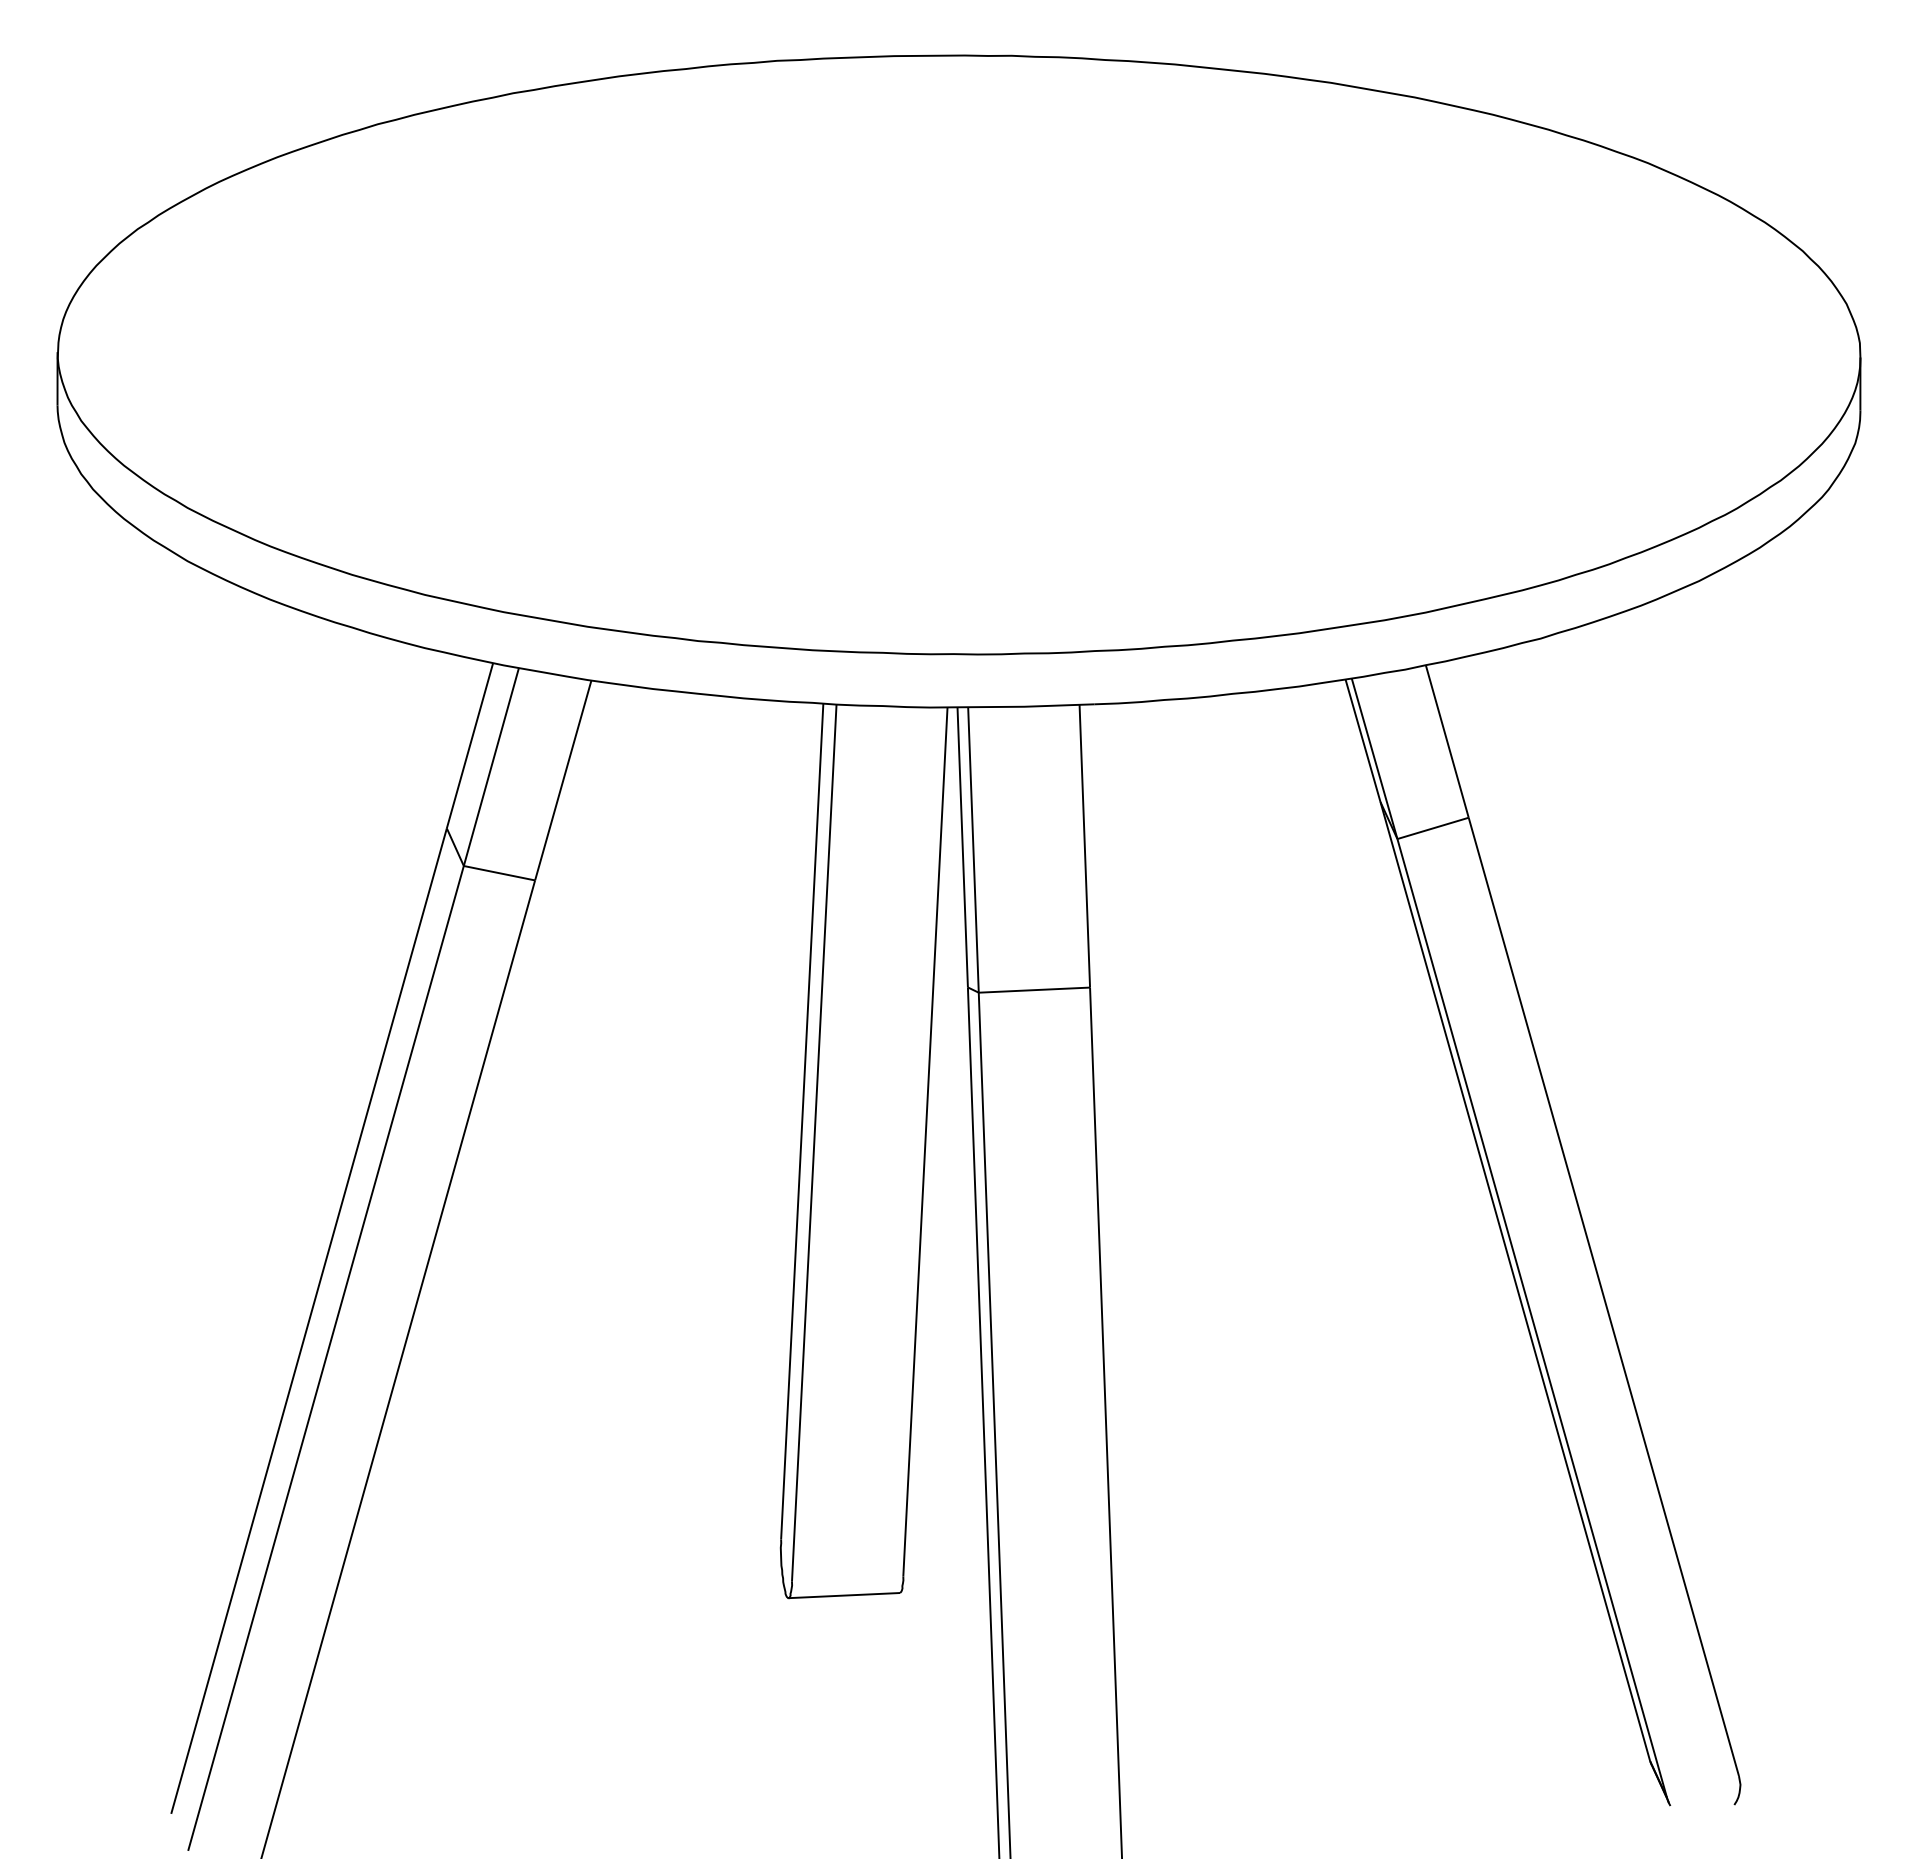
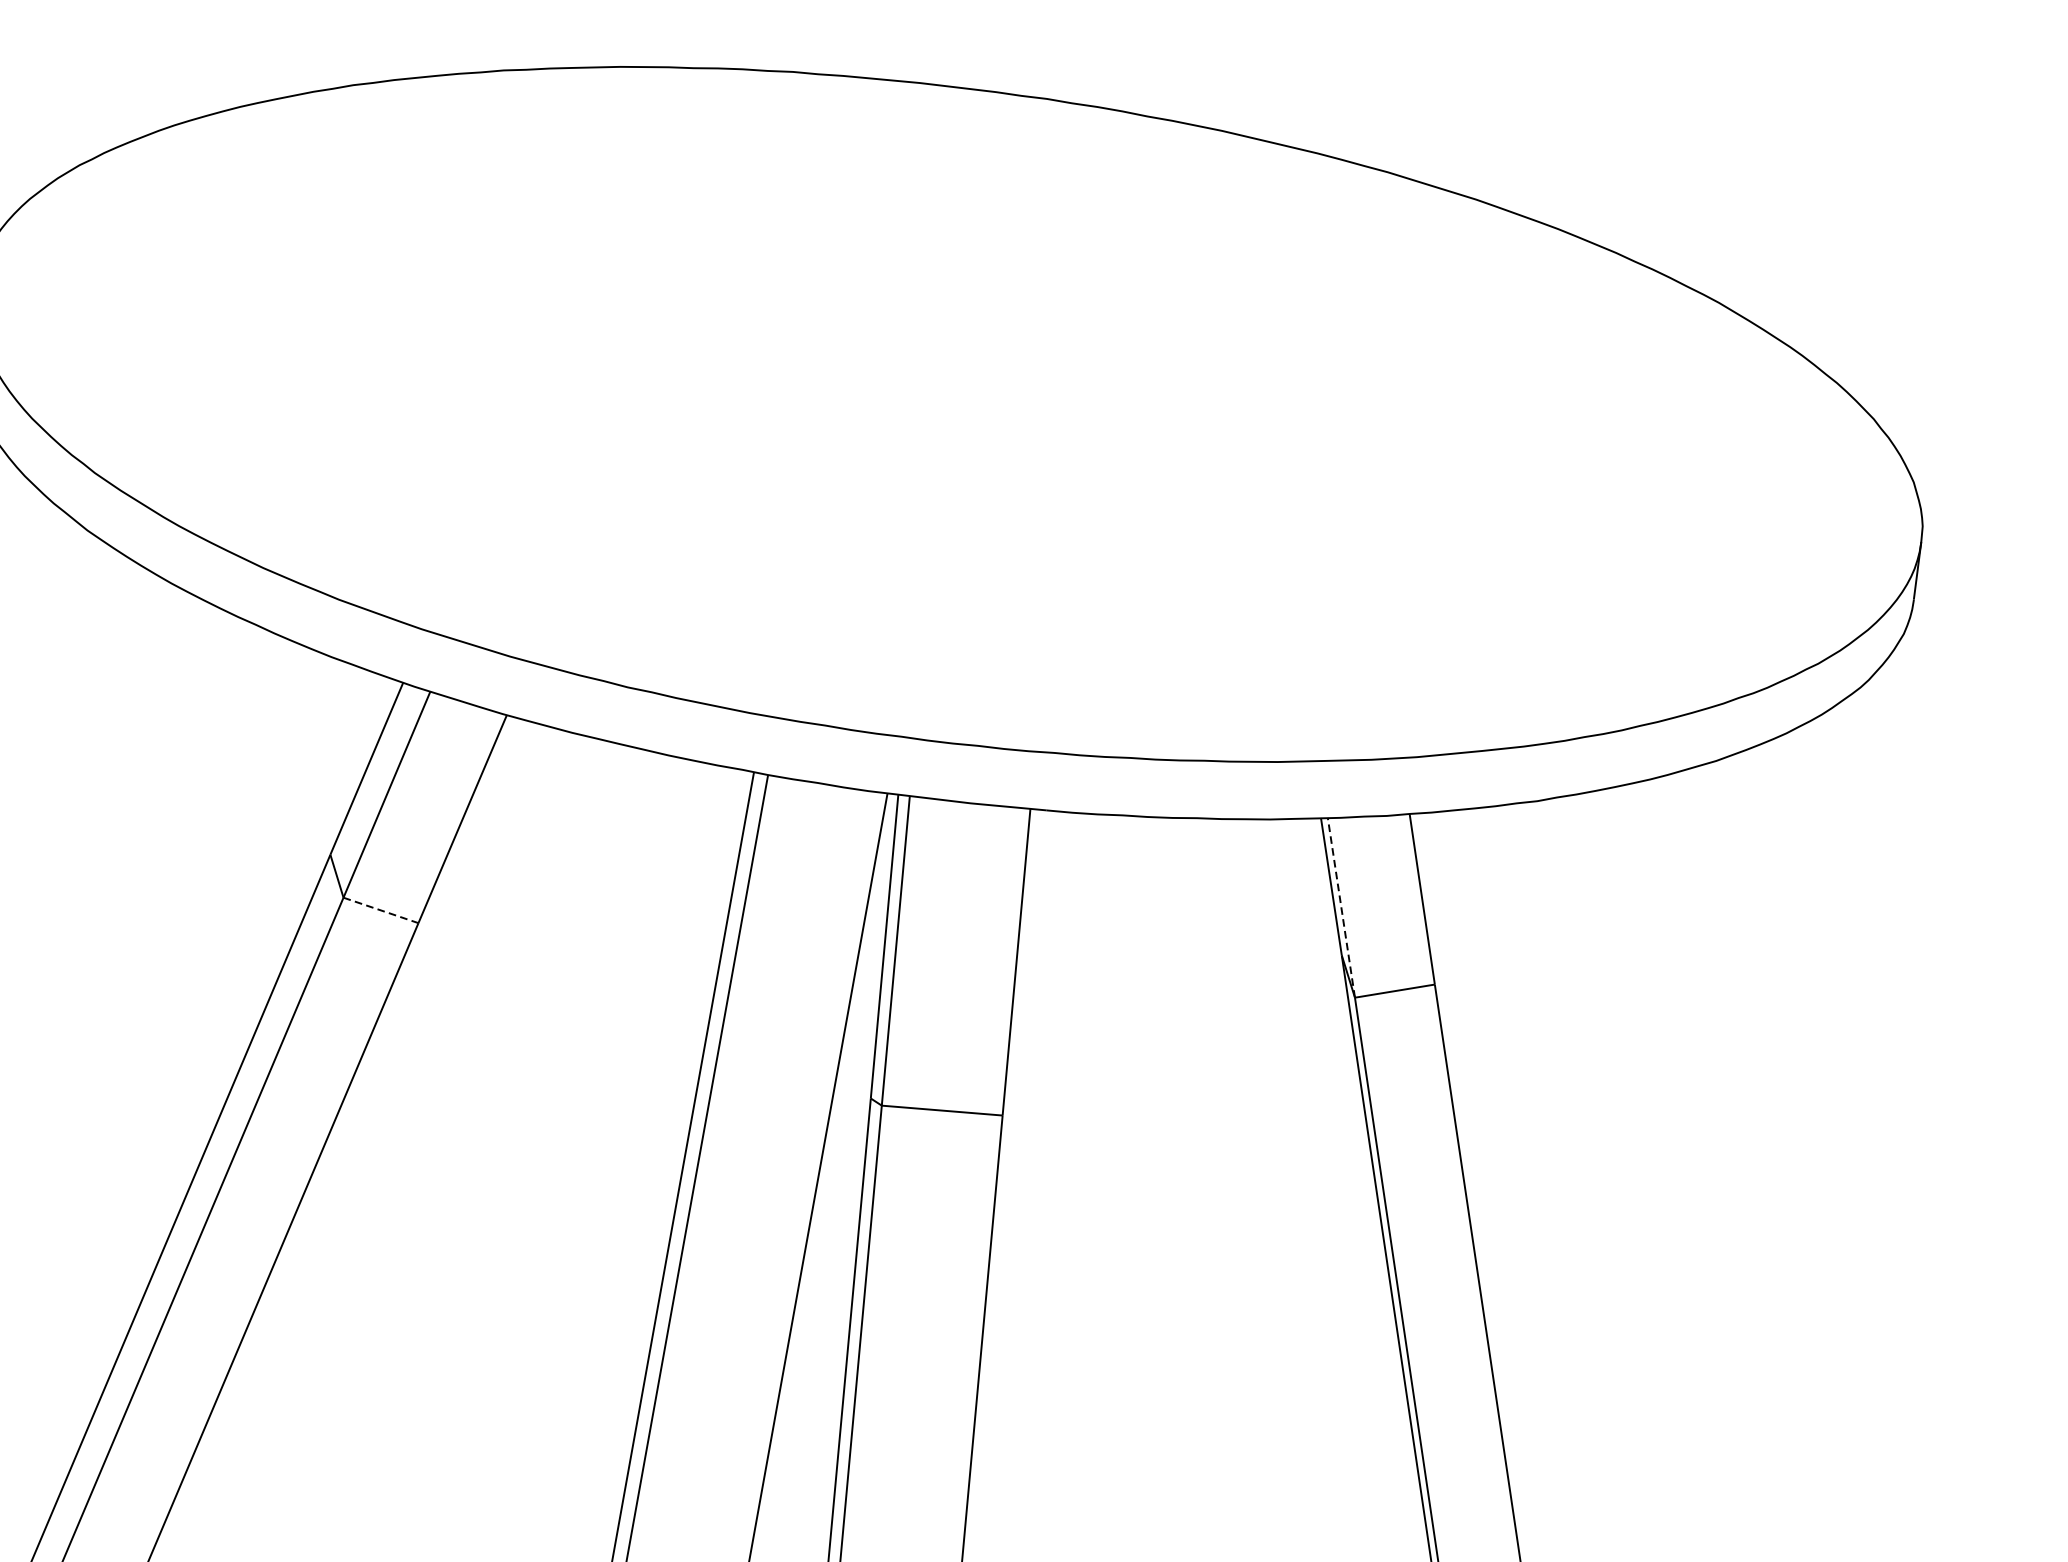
line: (1374, 758) -> (1341, 907), solid -> dashed
line: (499, 873) -> (380, 910), solid -> dashed

